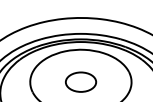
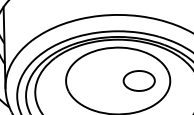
part: (80, 81) -> (138, 80), moved

